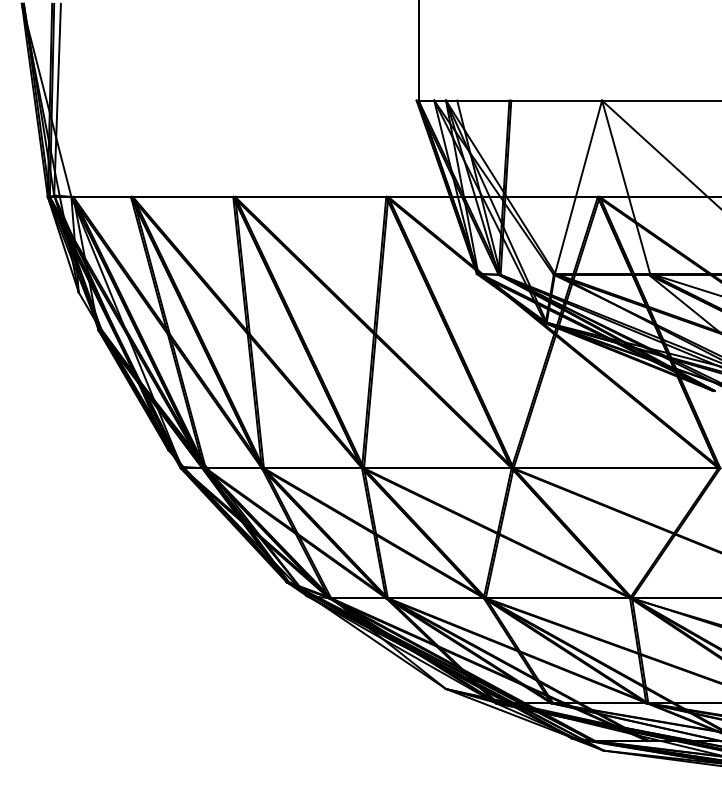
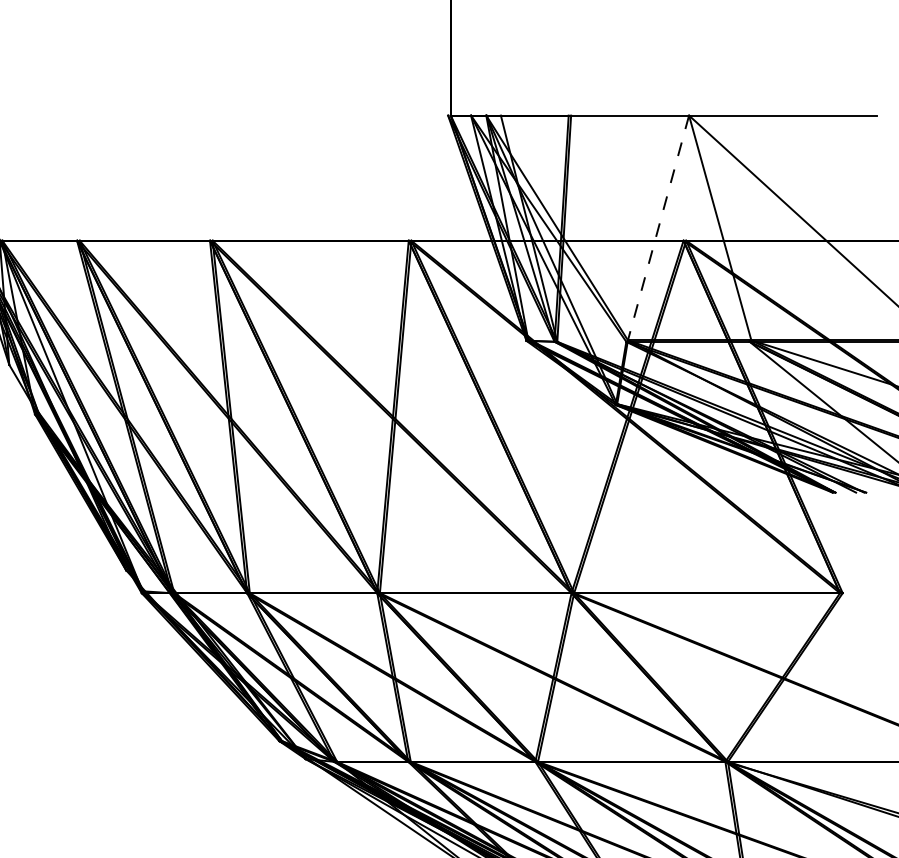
line: (578, 187) -> (658, 228), solid -> dashed

